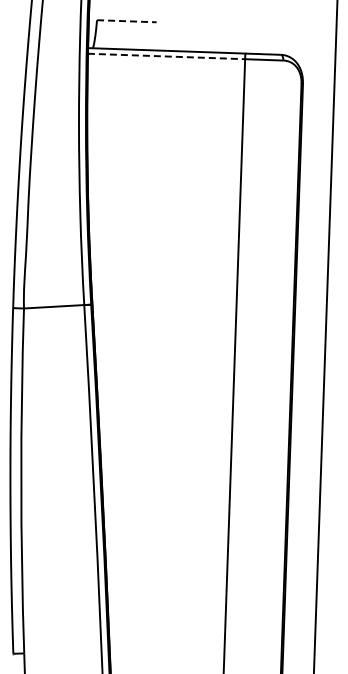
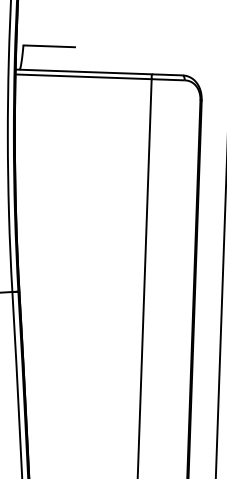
line: (126, 21) -> (48, 46), dashed -> solid
line: (166, 56) -> (83, 76), dashed -> solid

